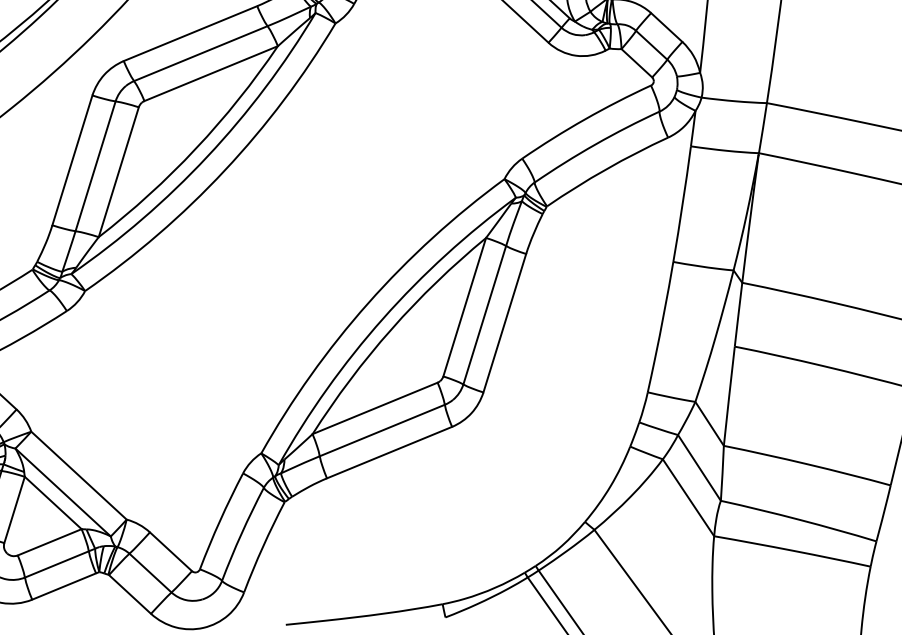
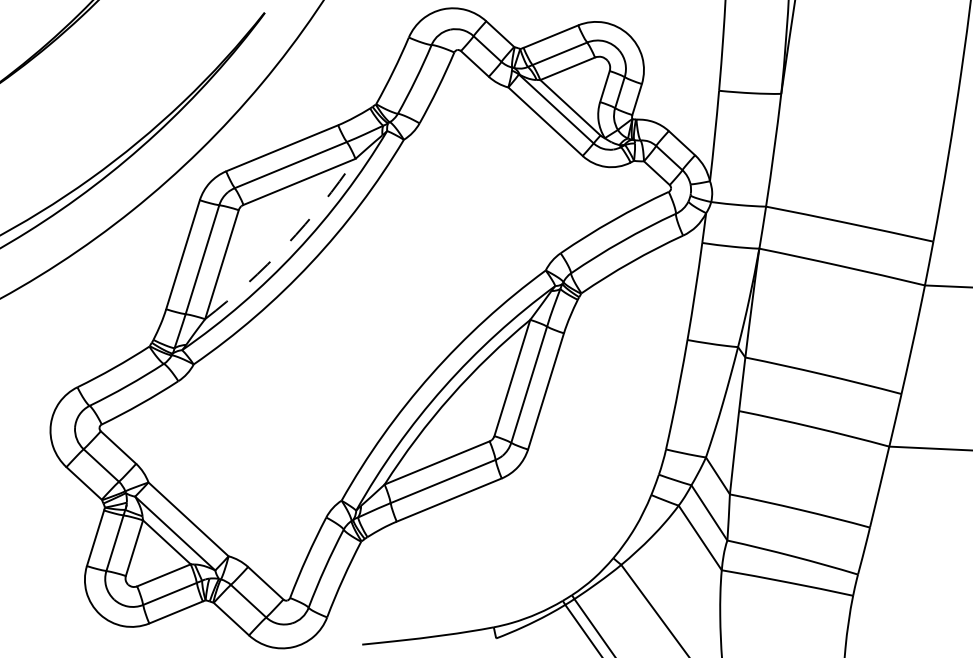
arc: (195, 148) -> (286, 244), solid -> dashed

